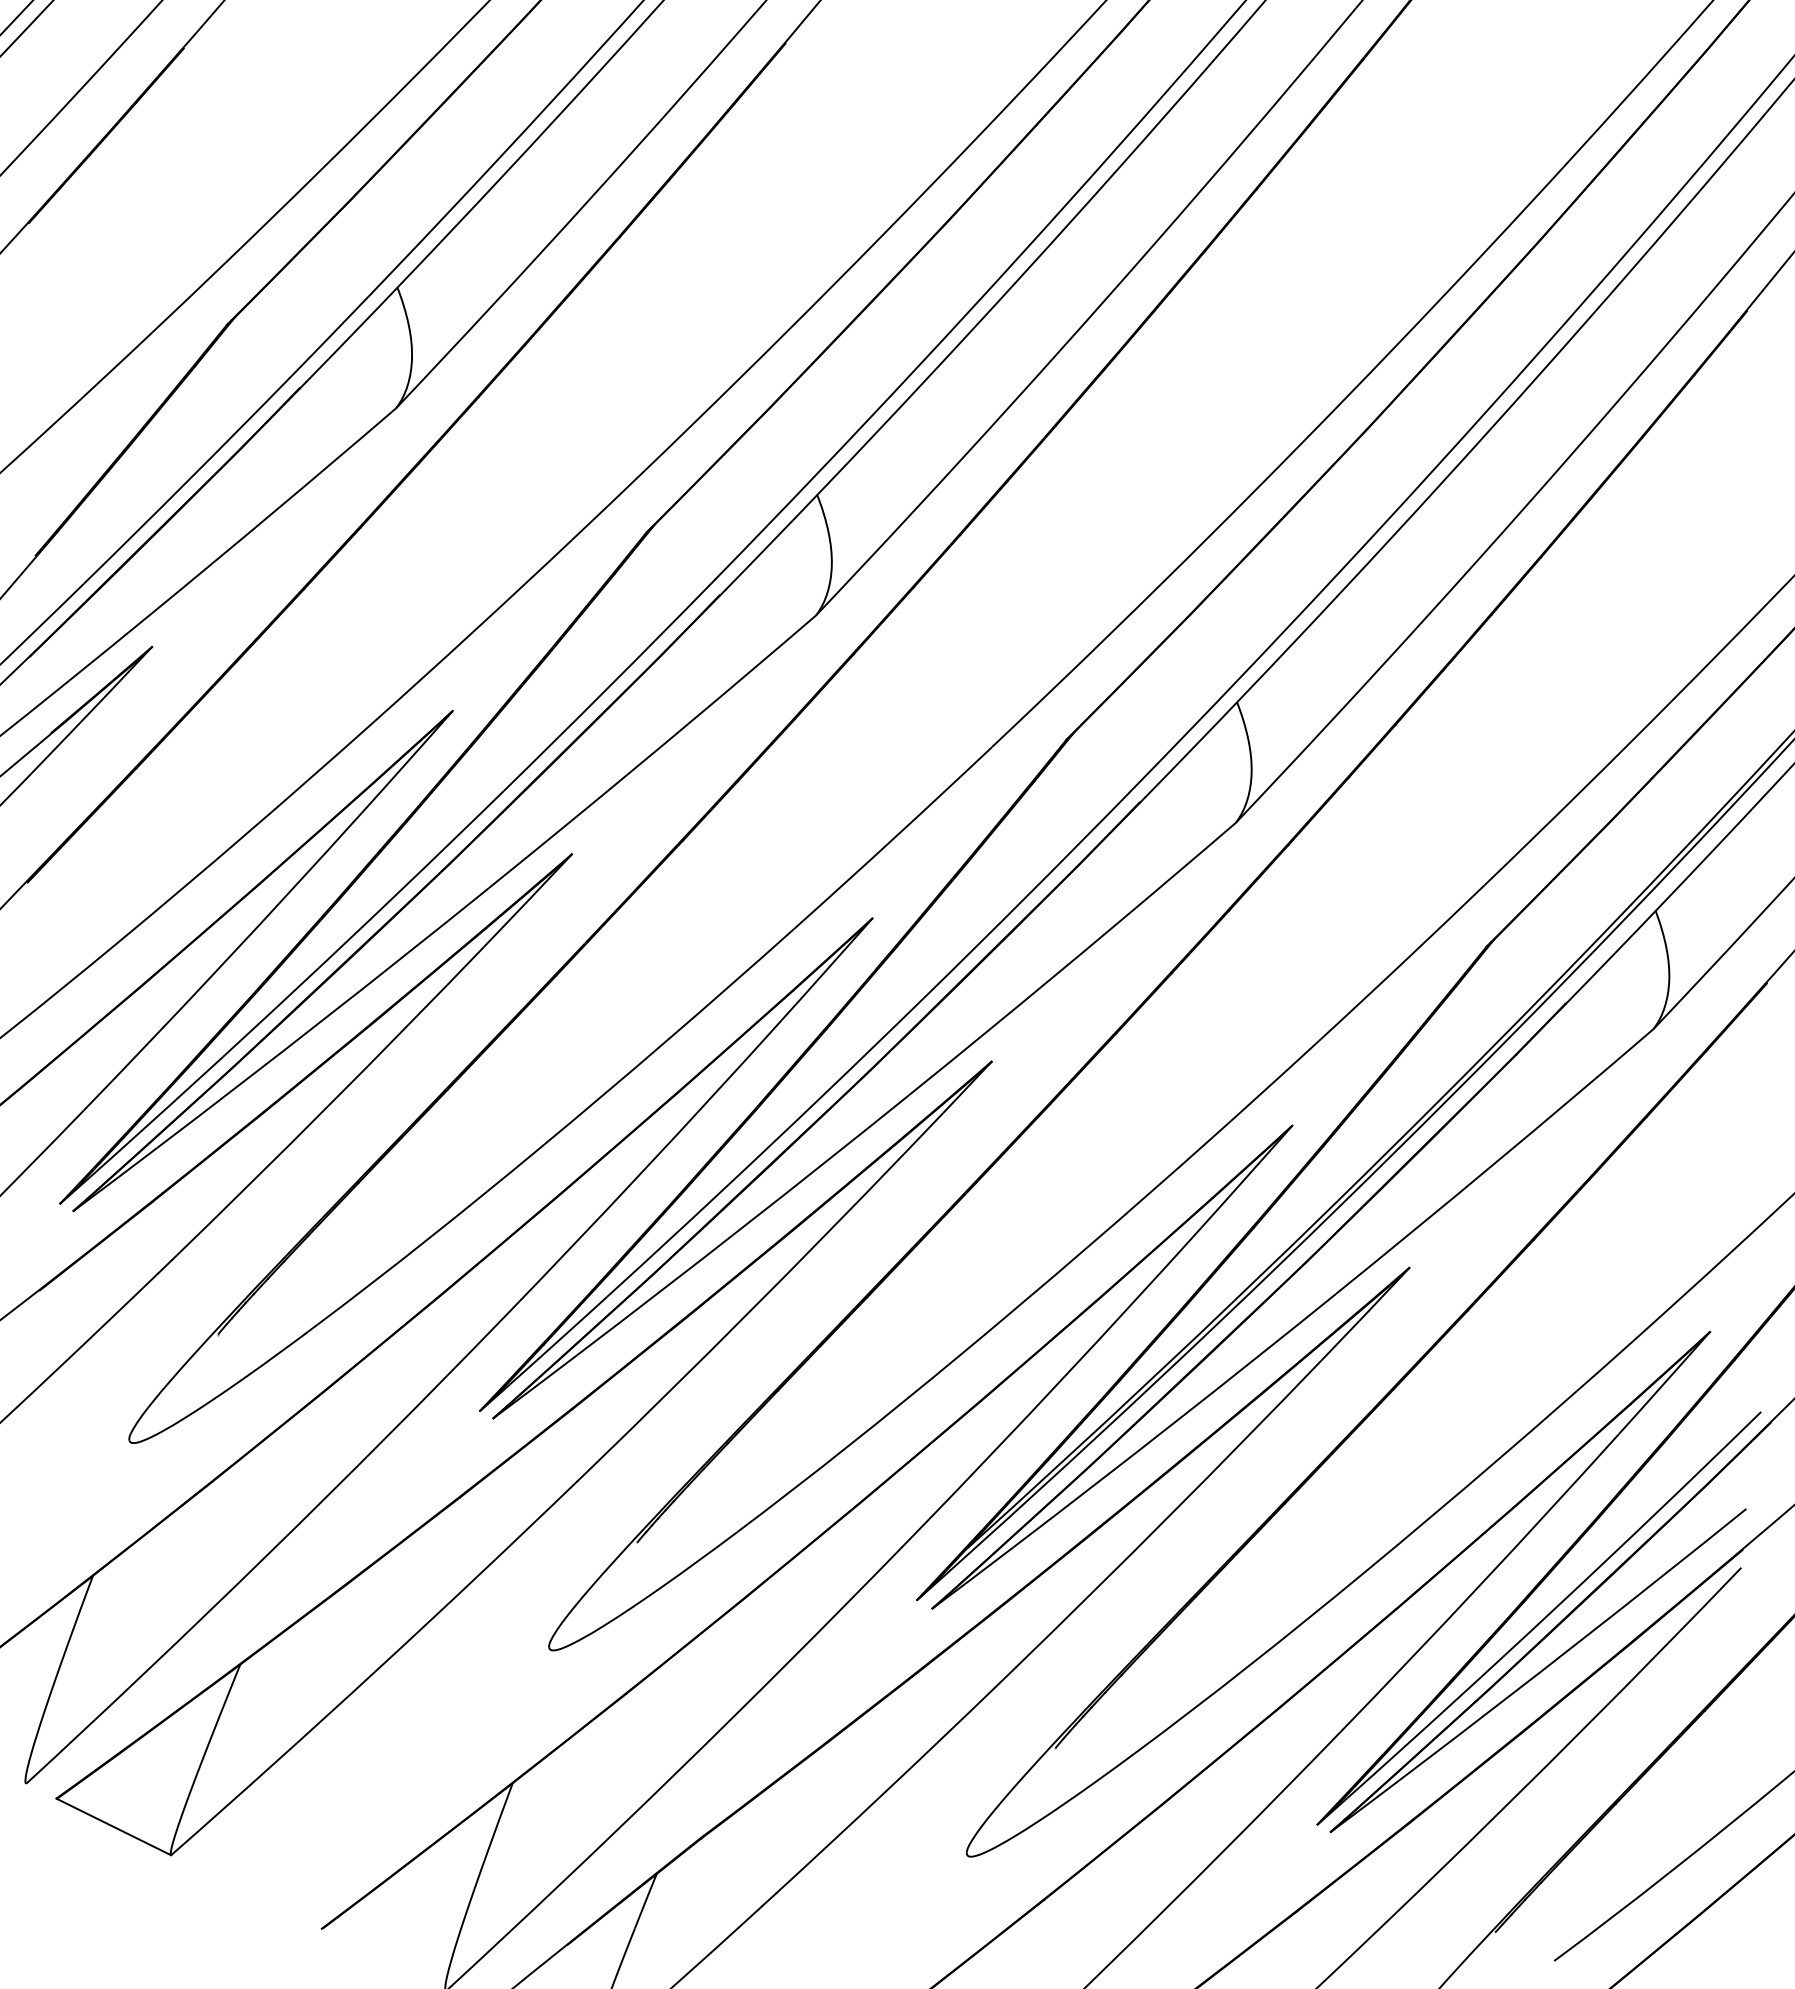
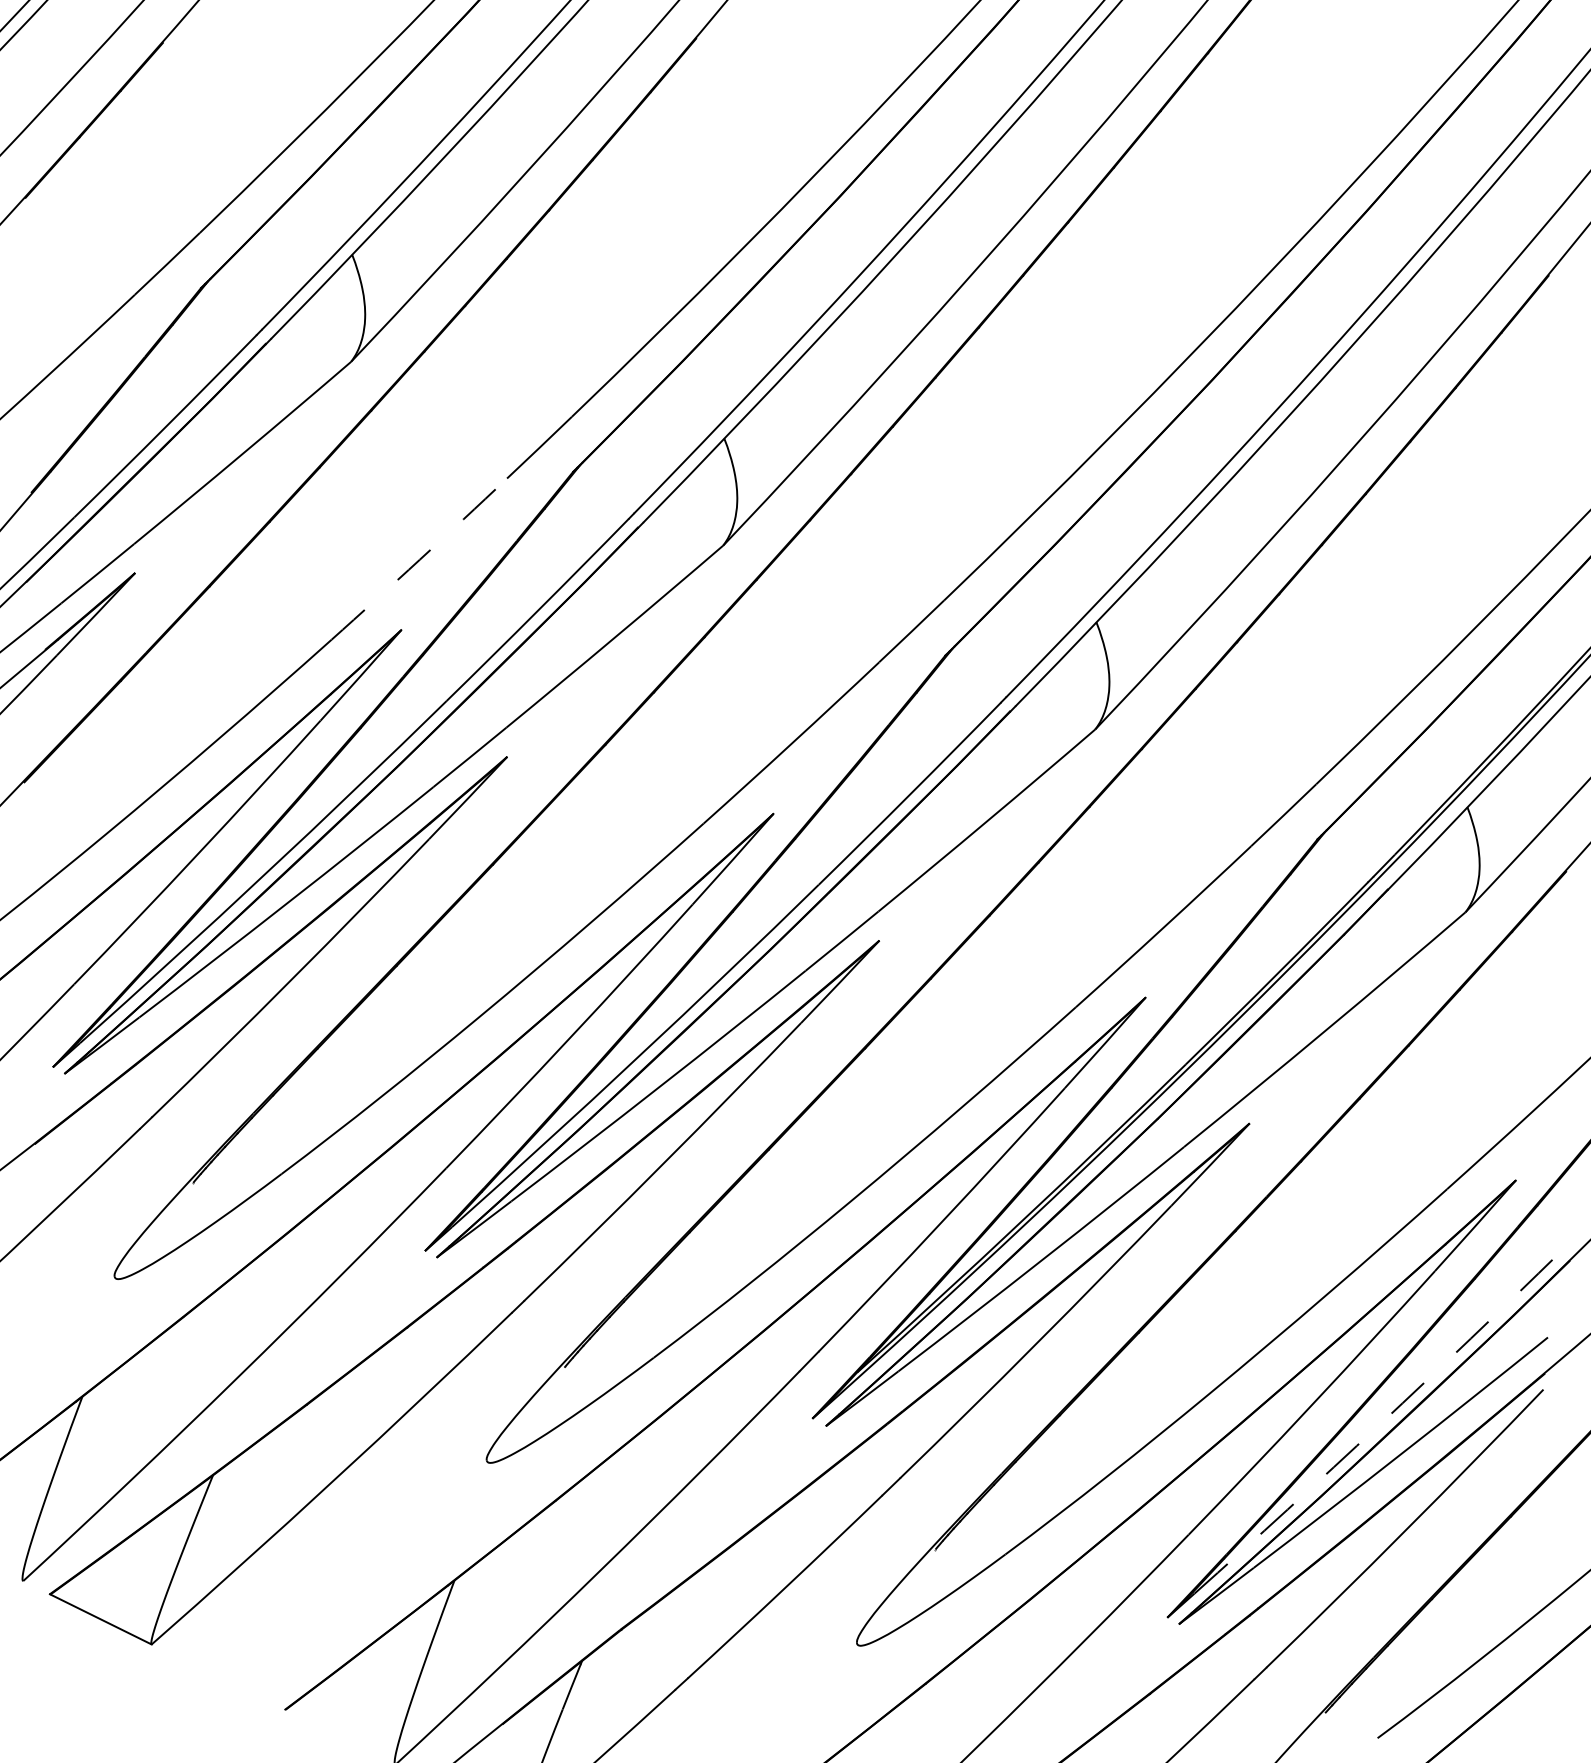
arc: (473, 631) -> (419, 559), solid -> dashed
arc: (1556, 1607) -> (1379, 1424), solid -> dashed

